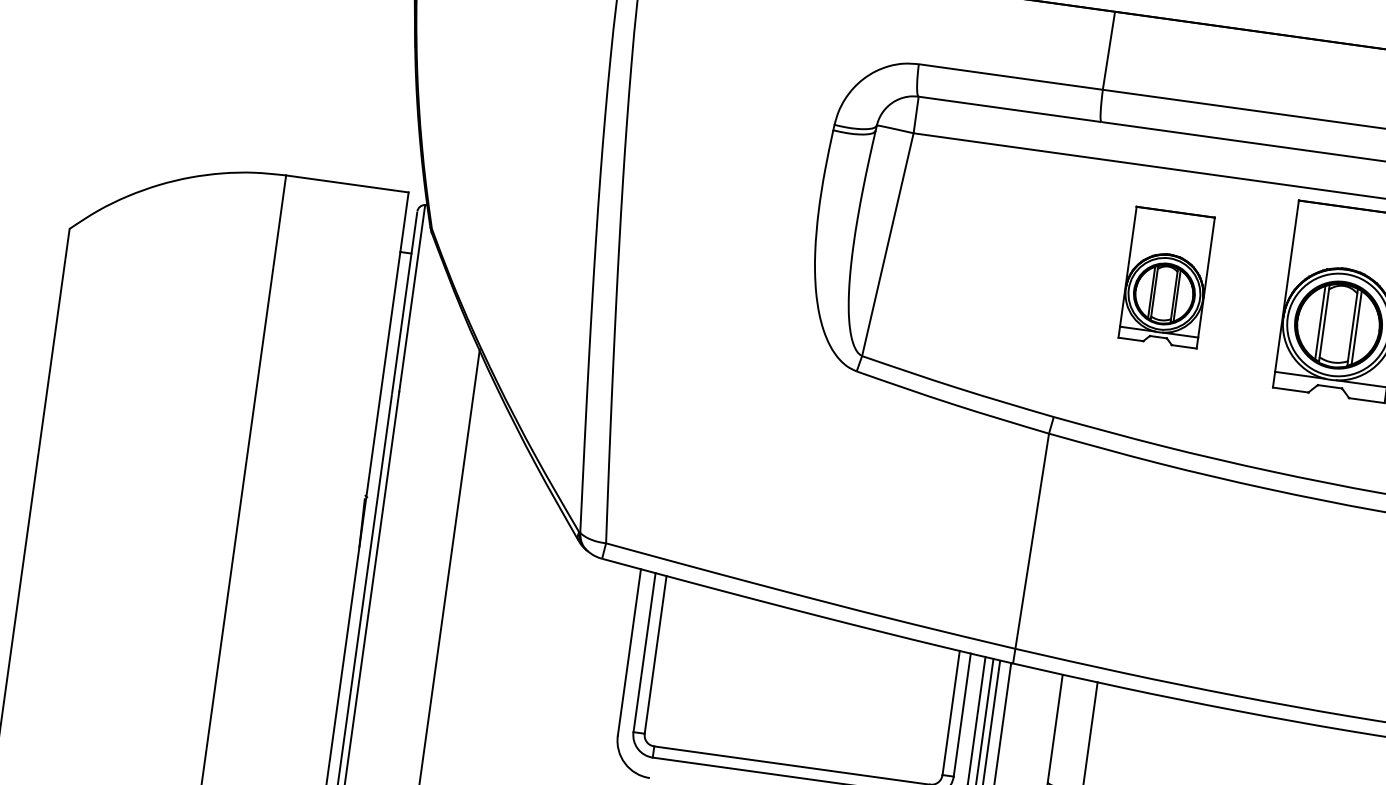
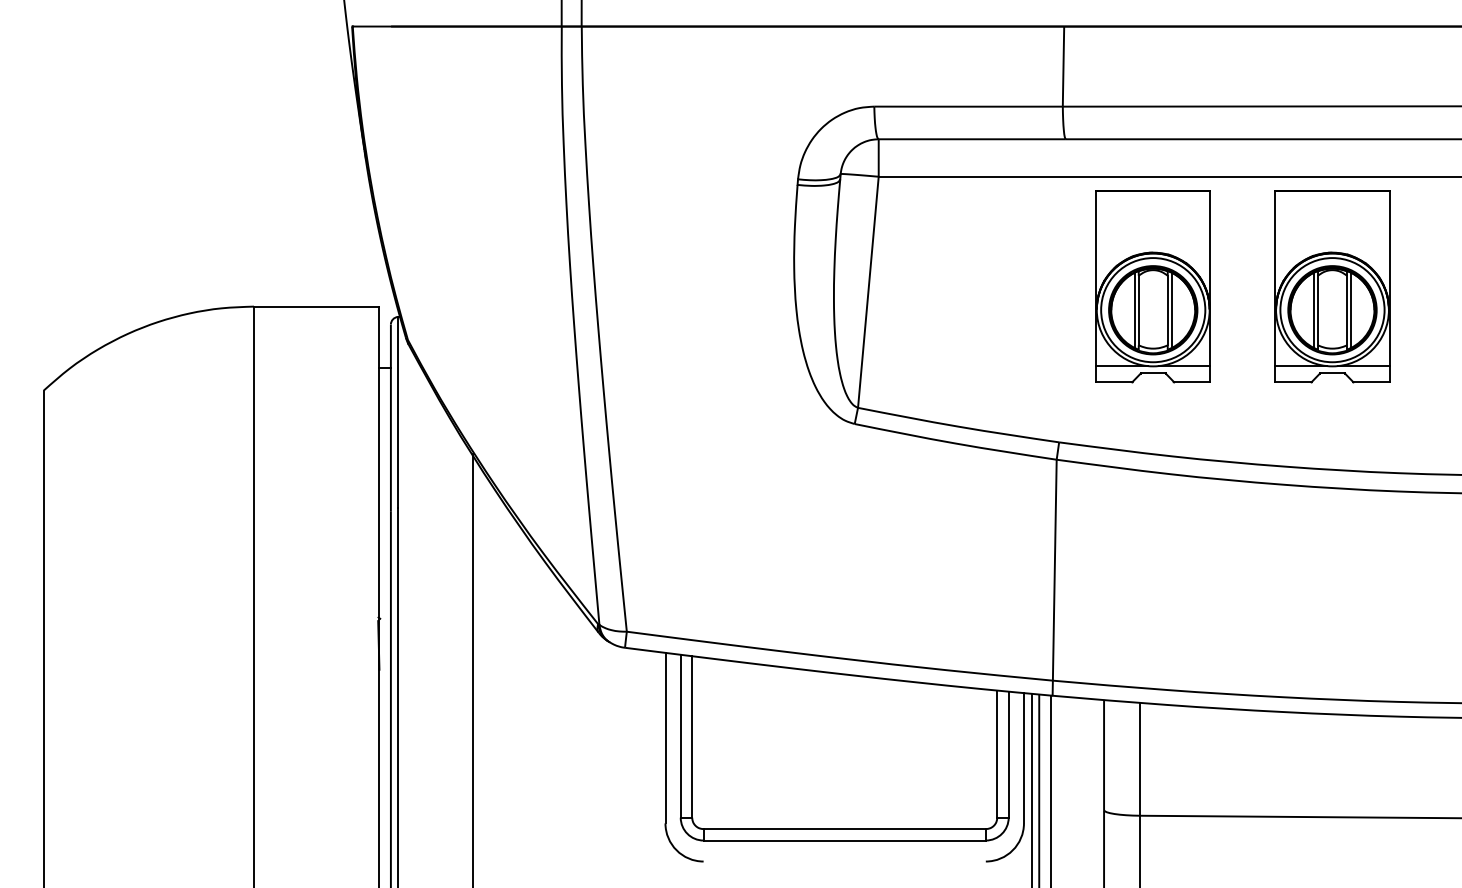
part: (1166, 277) -> (1152, 286), size x1.43

